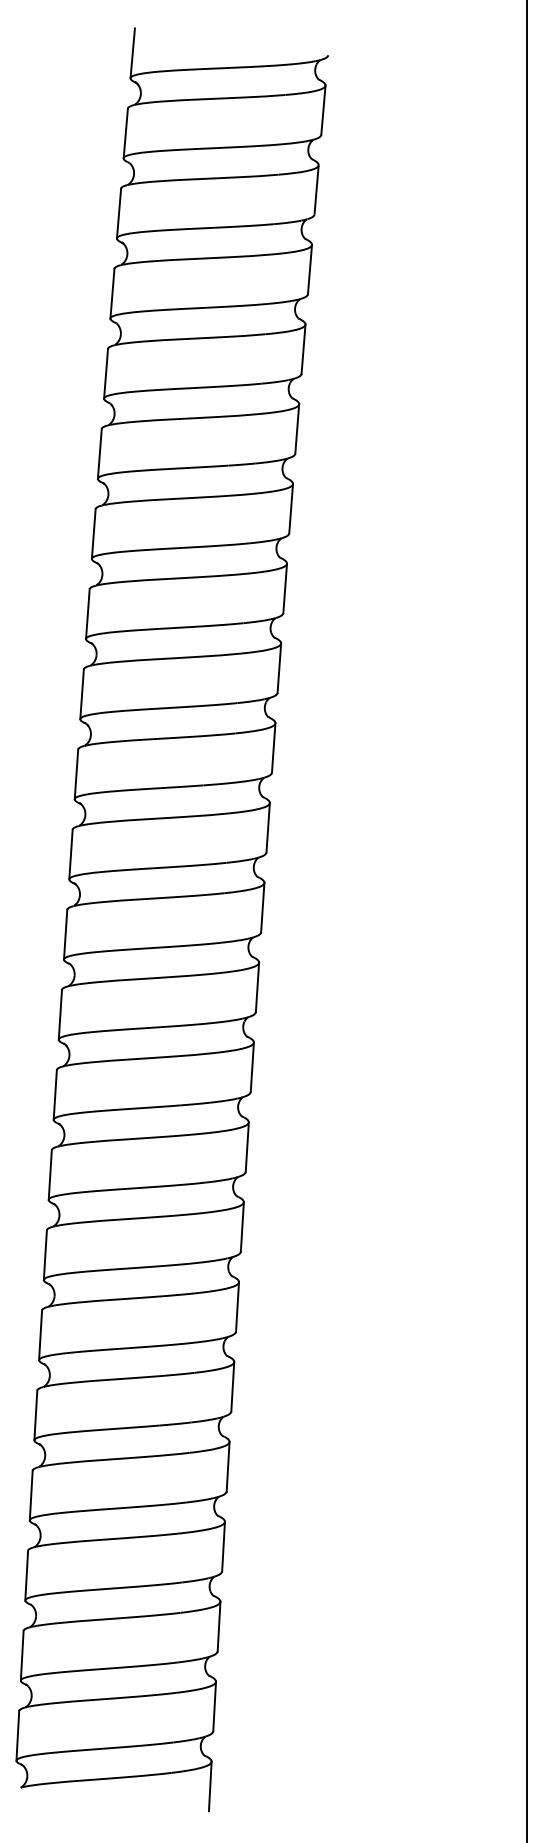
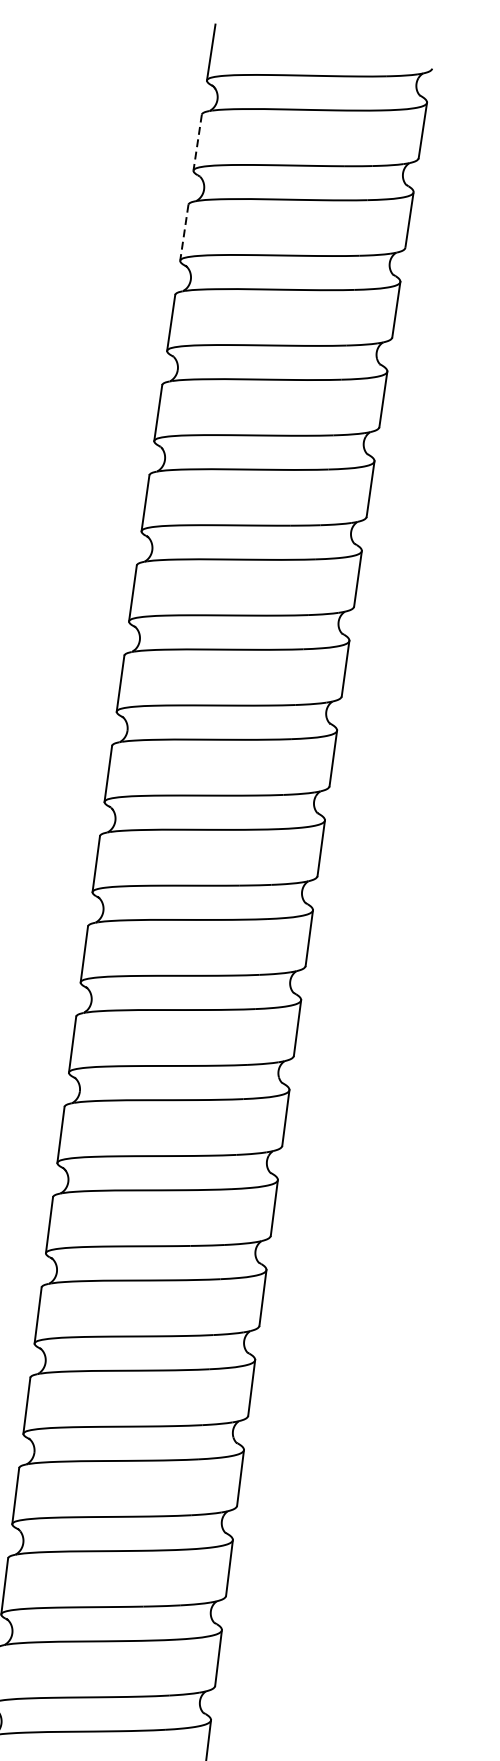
line: (125, 133) -> (197, 142), solid -> dashed
line: (119, 213) -> (184, 232), solid -> dashed

